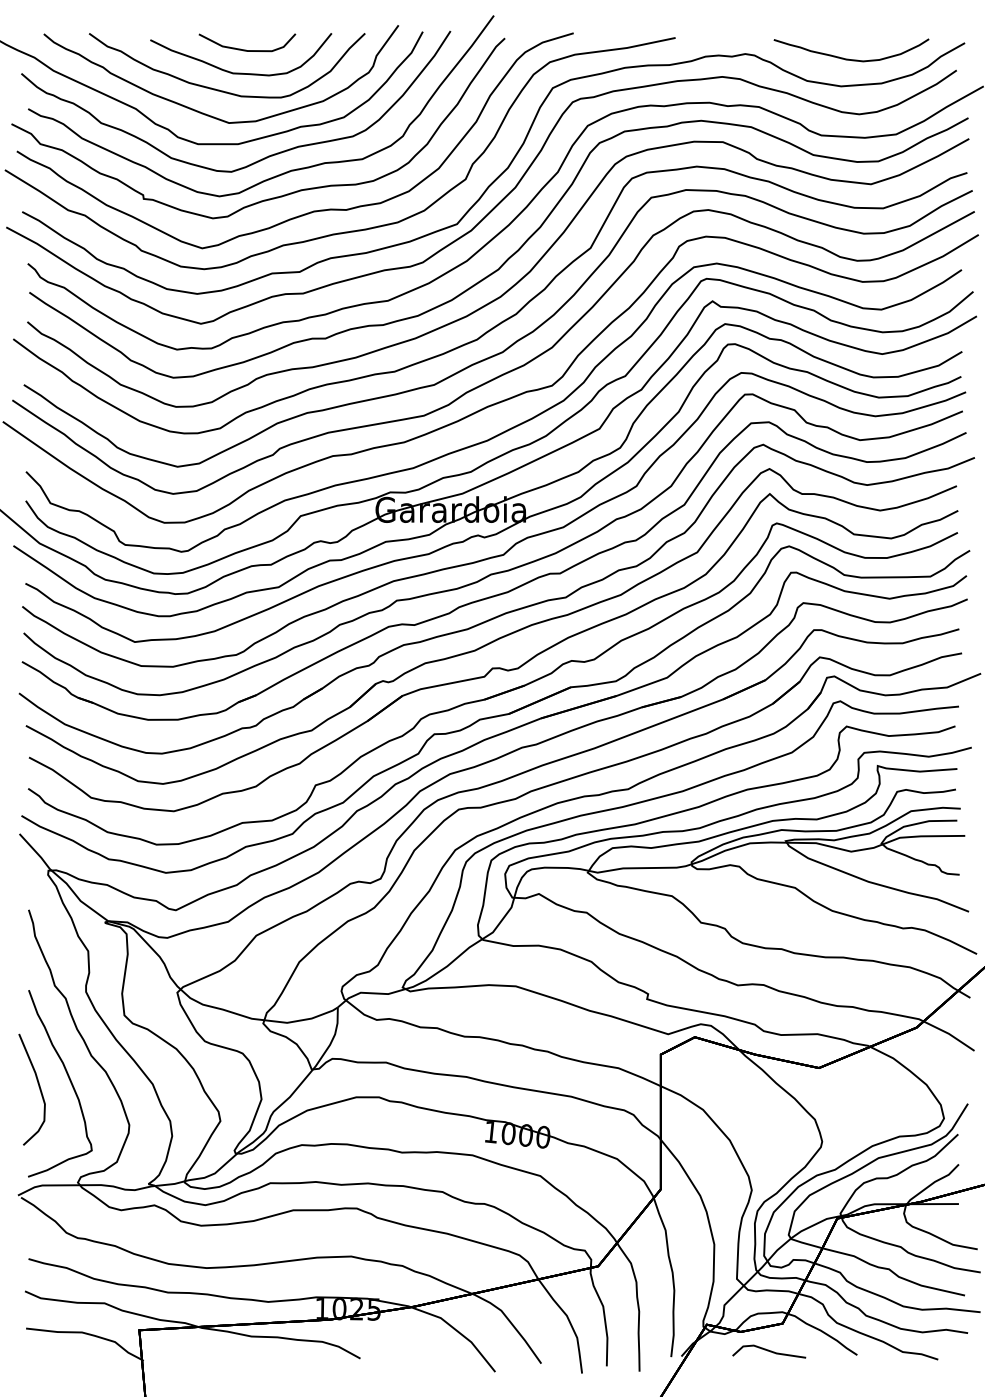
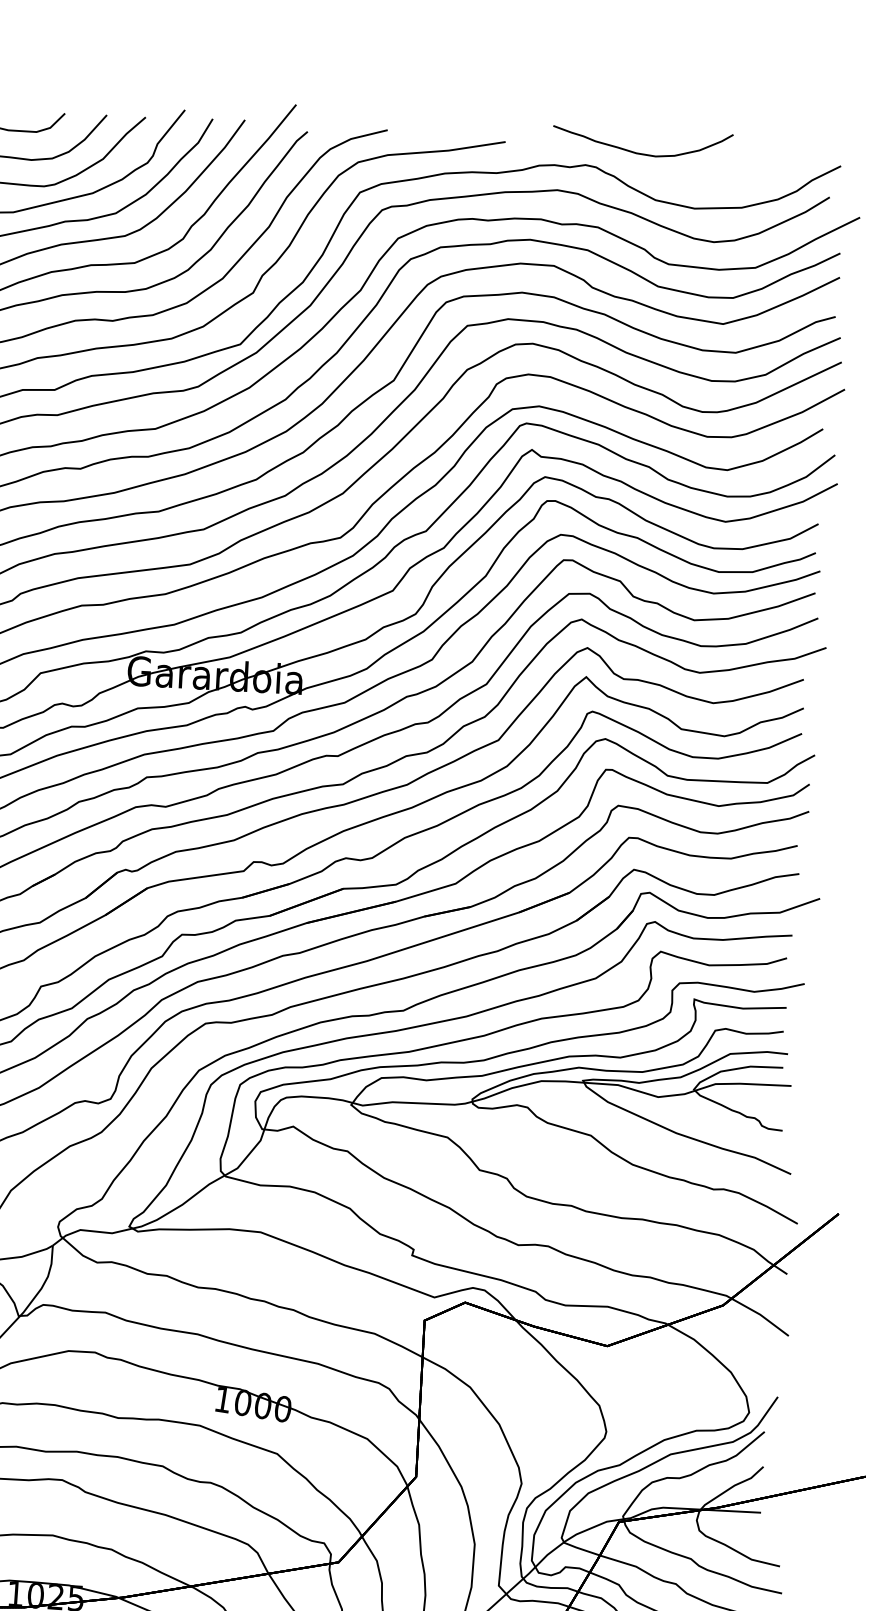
curve: (848, 58) -> (638, 152), moved

